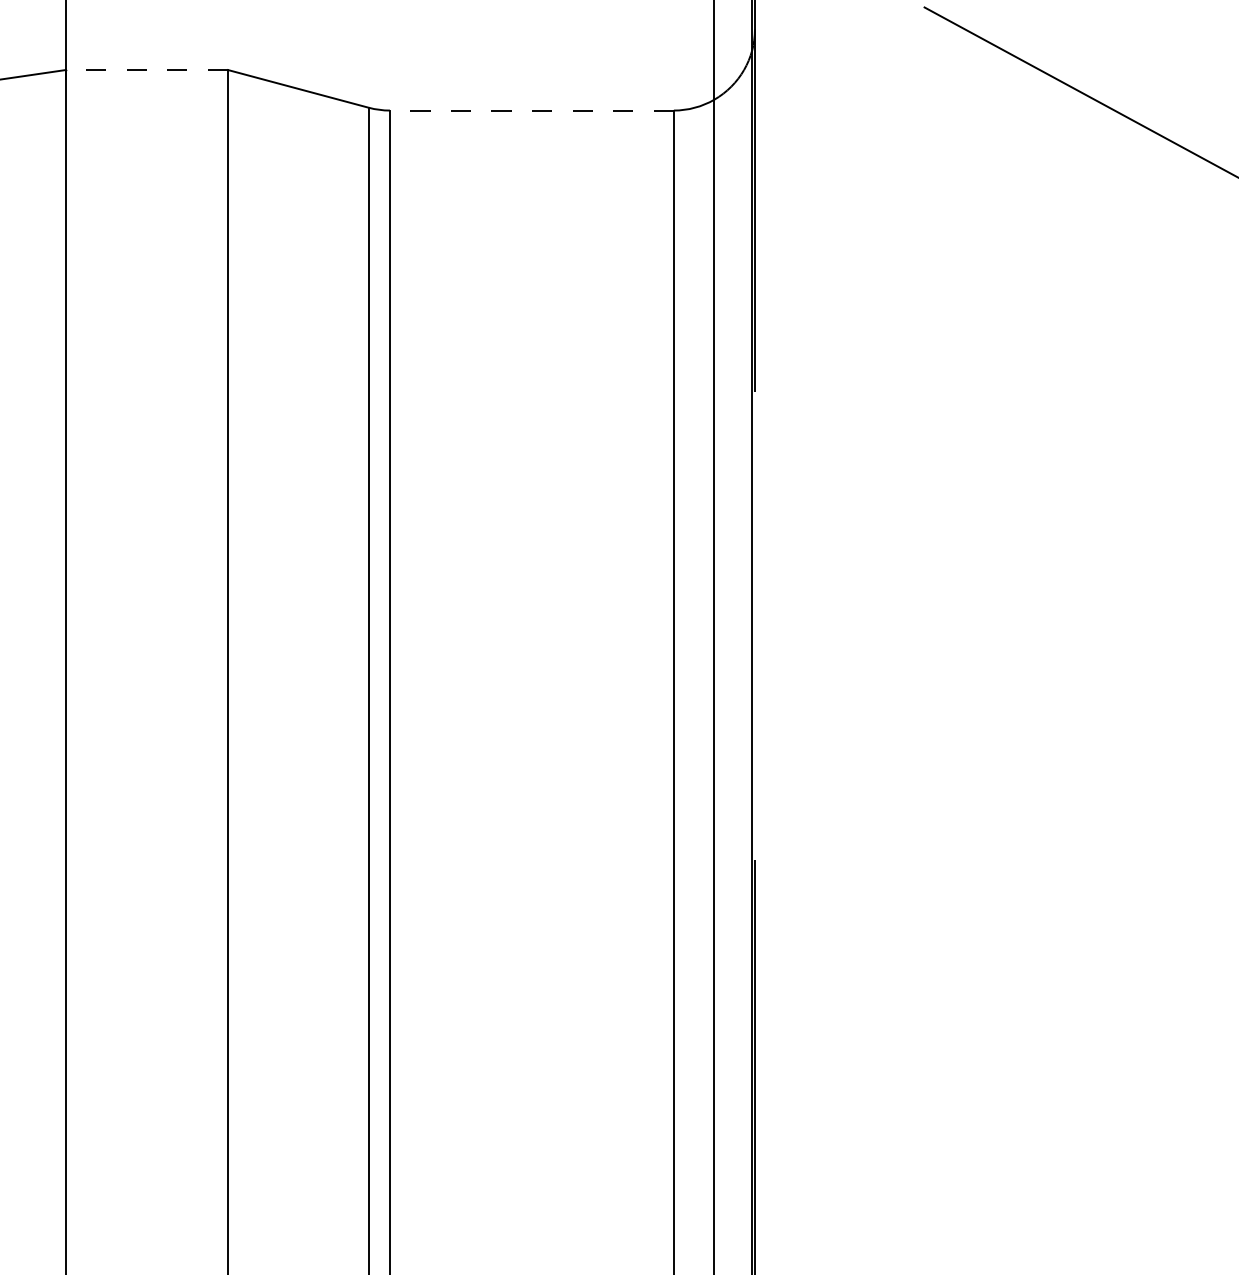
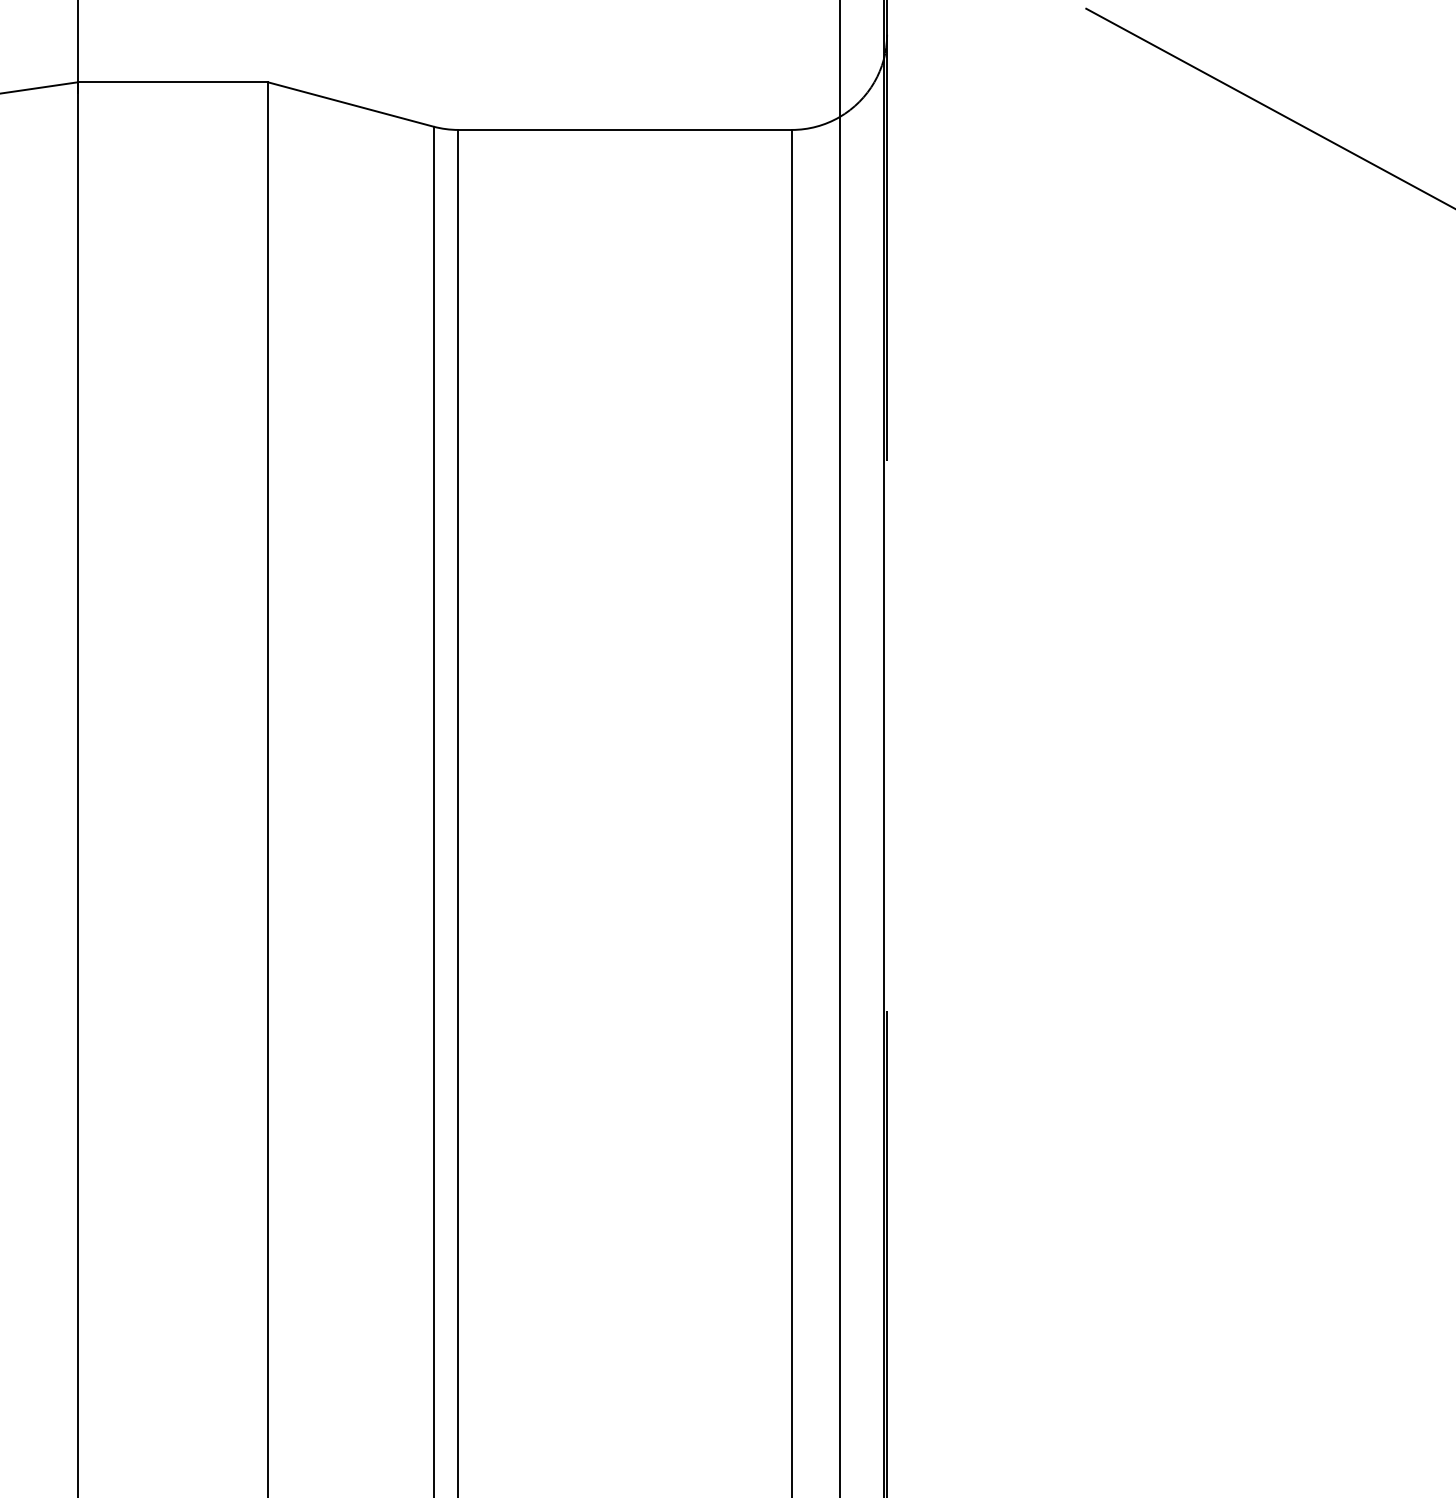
line: (146, 70) -> (172, 82), dashed -> solid
line: (531, 110) -> (624, 129), dashed -> solid

